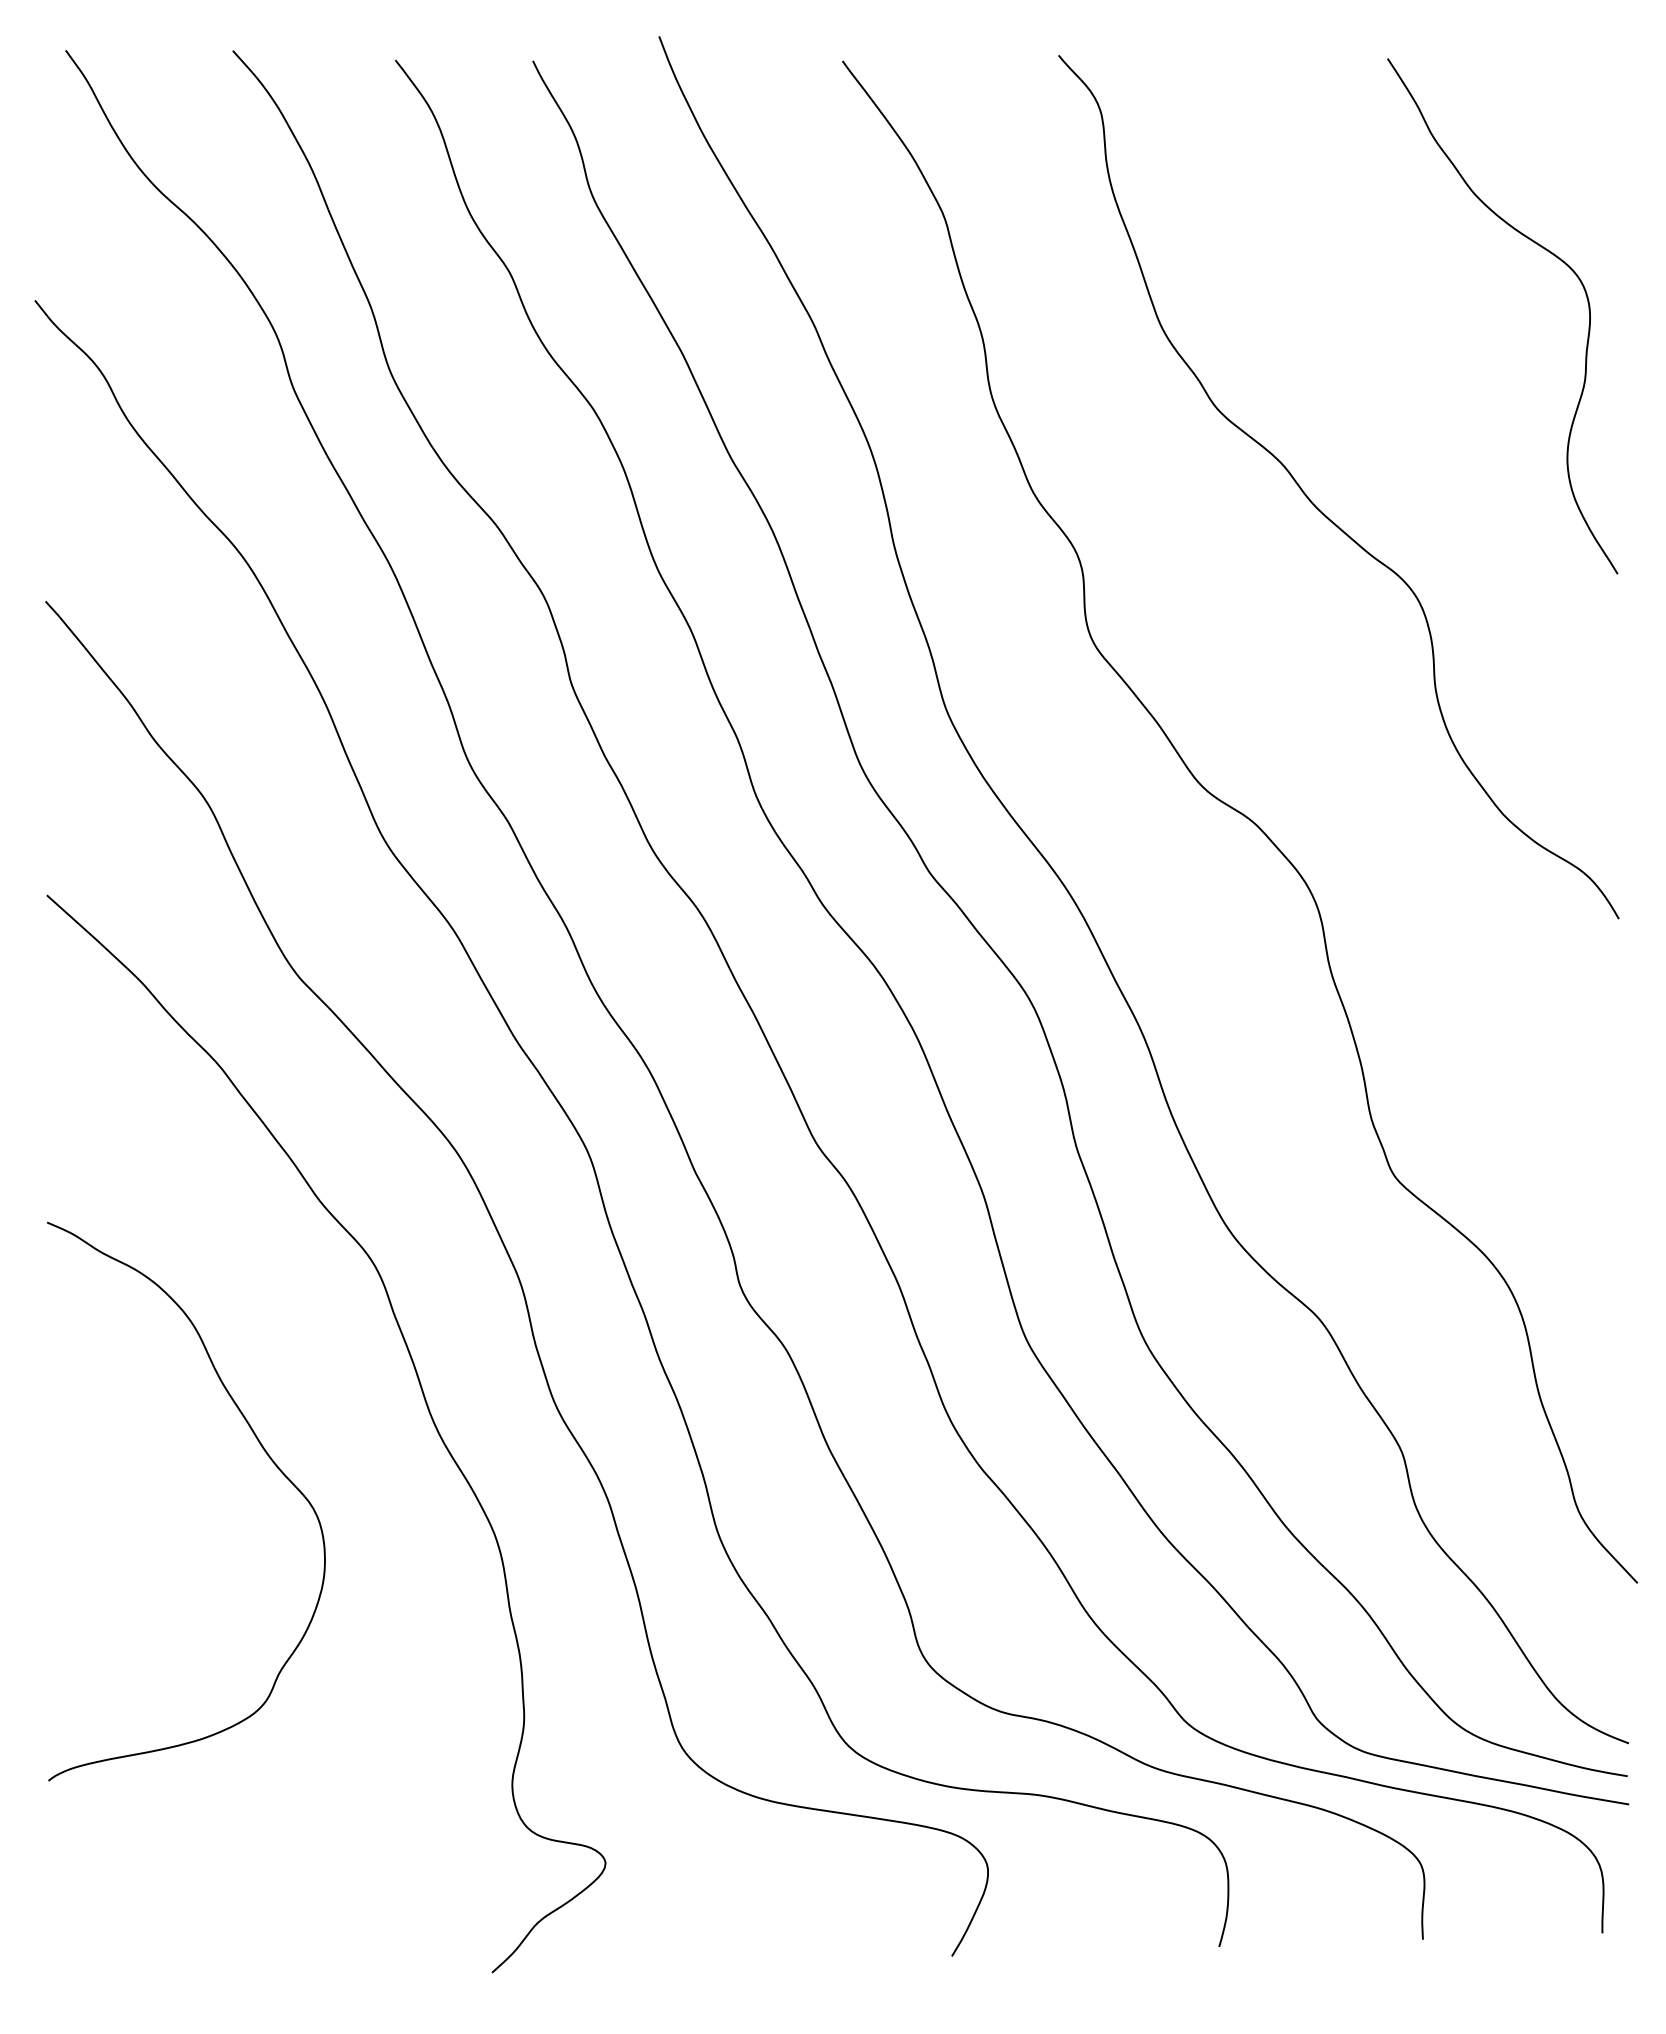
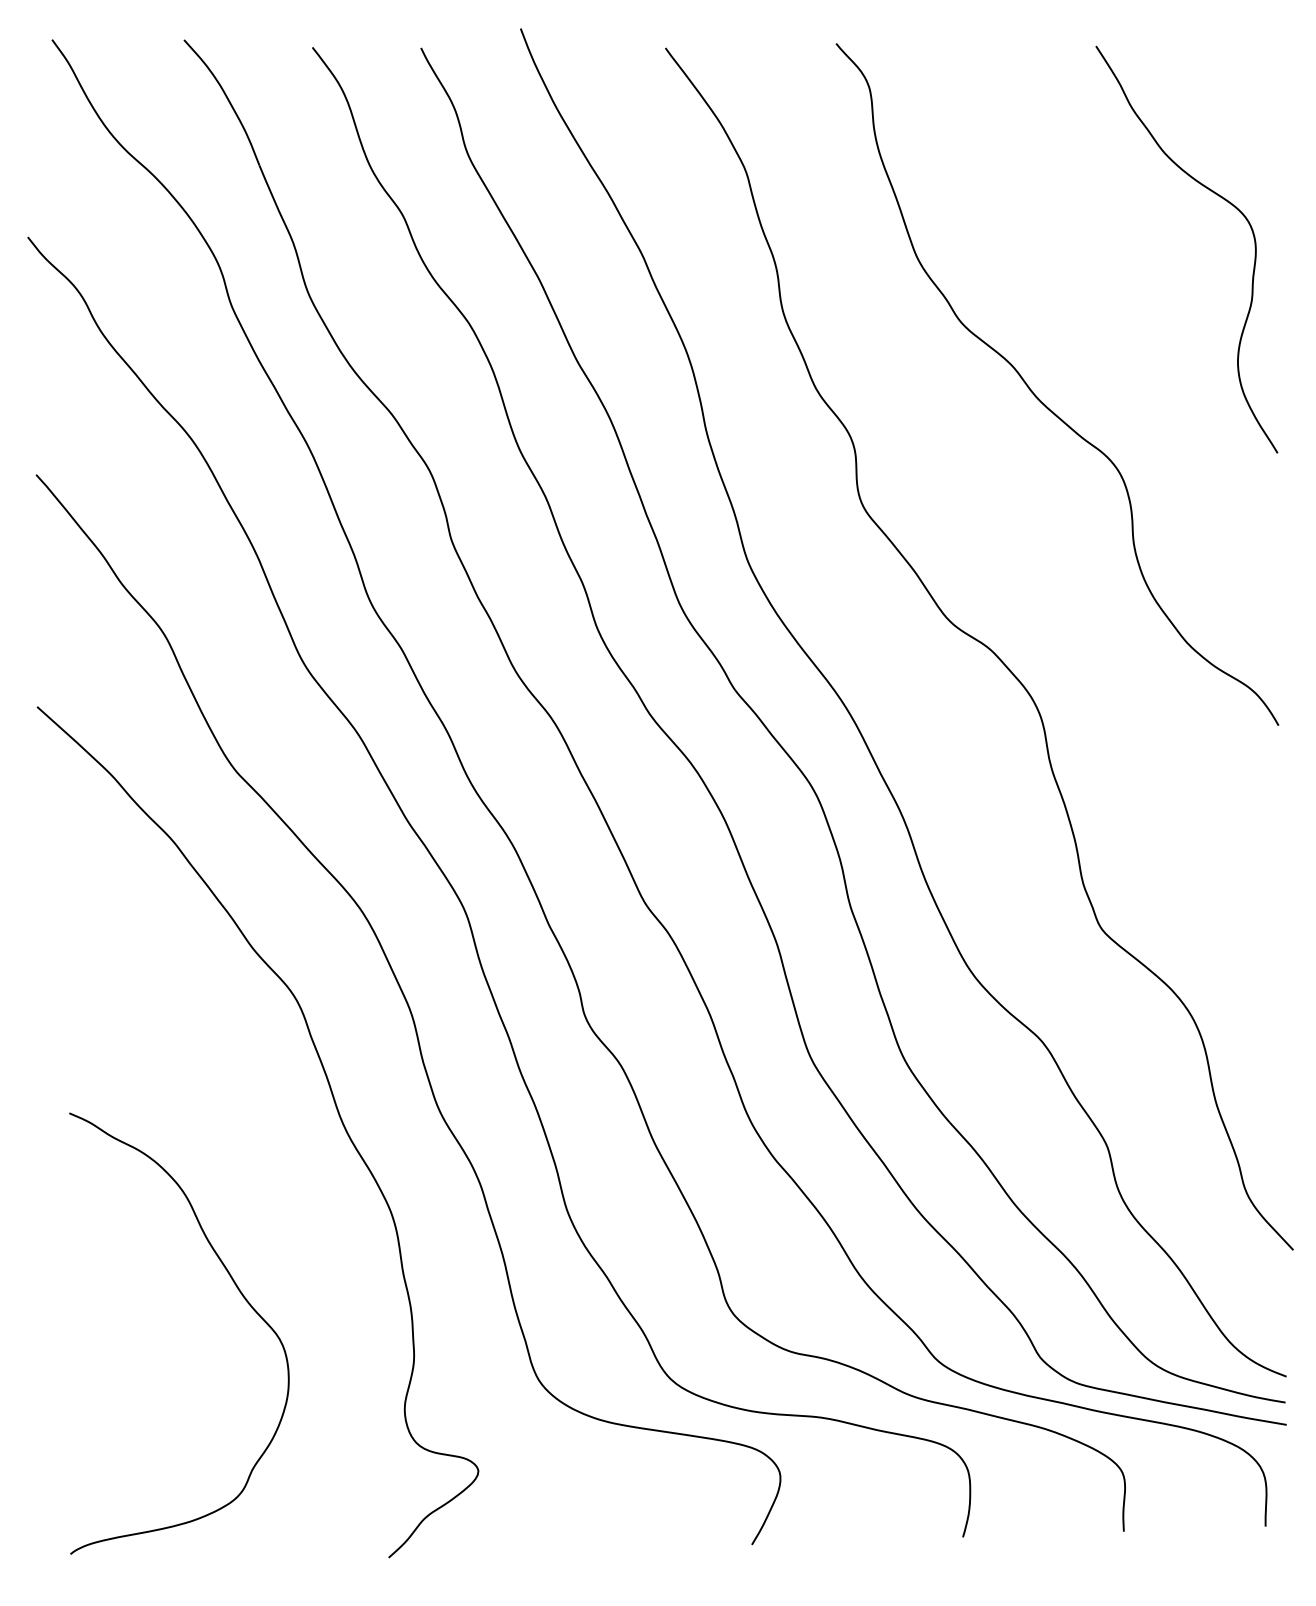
curve: (262, 1449) -> (239, 1292), moved

